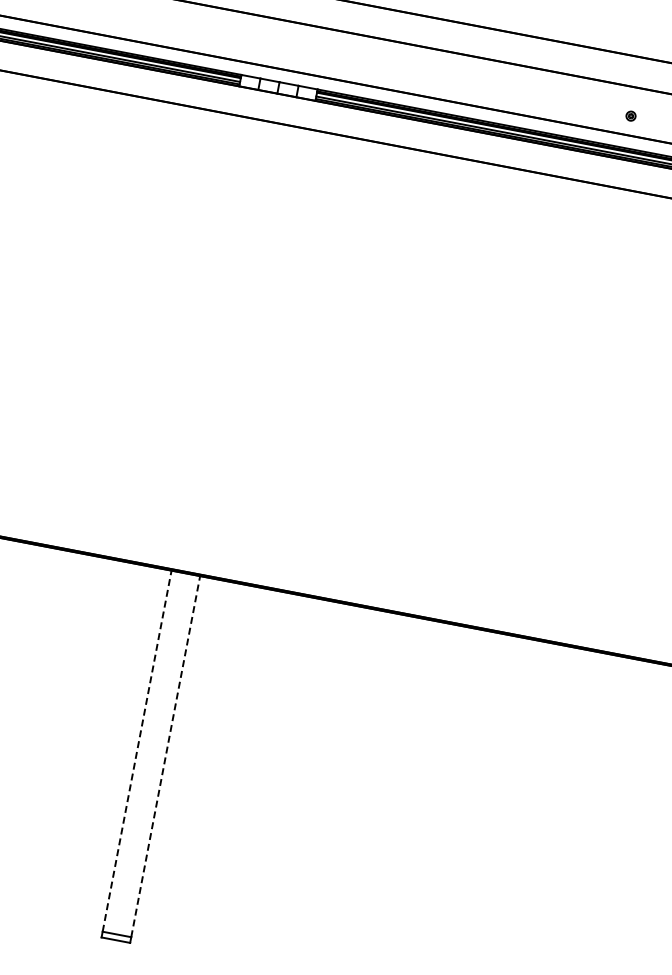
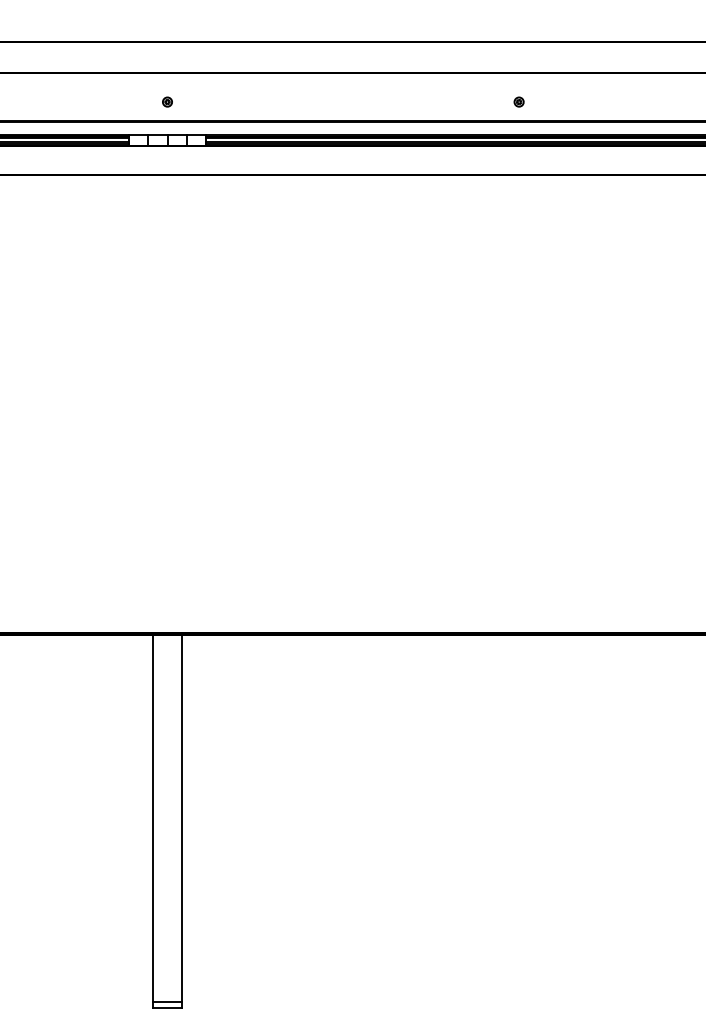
part: (285, 49) -> (167, 101), added
line: (136, 751) -> (152, 818), dashed -> solid
line: (166, 756) -> (182, 818), dashed -> solid

